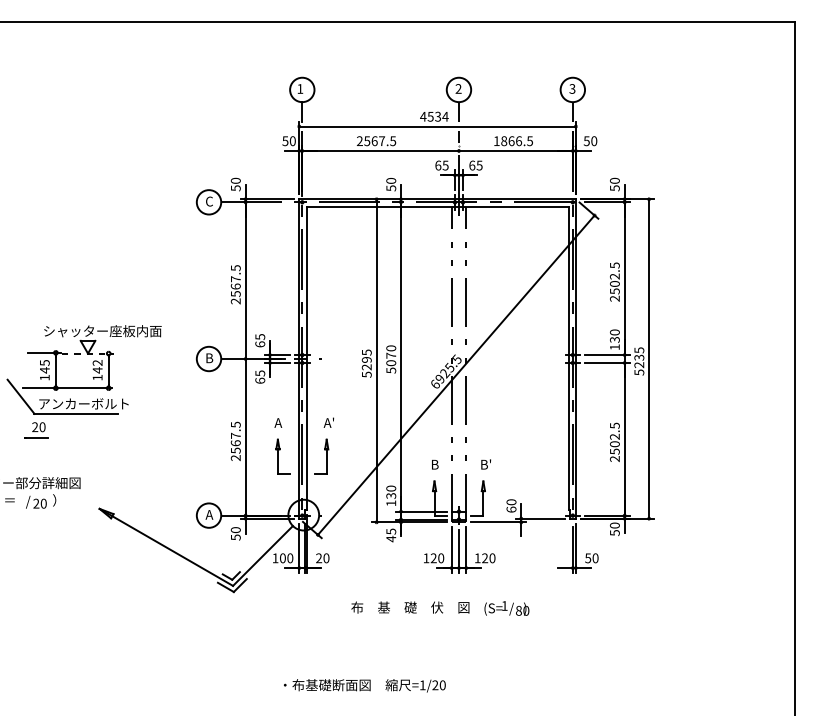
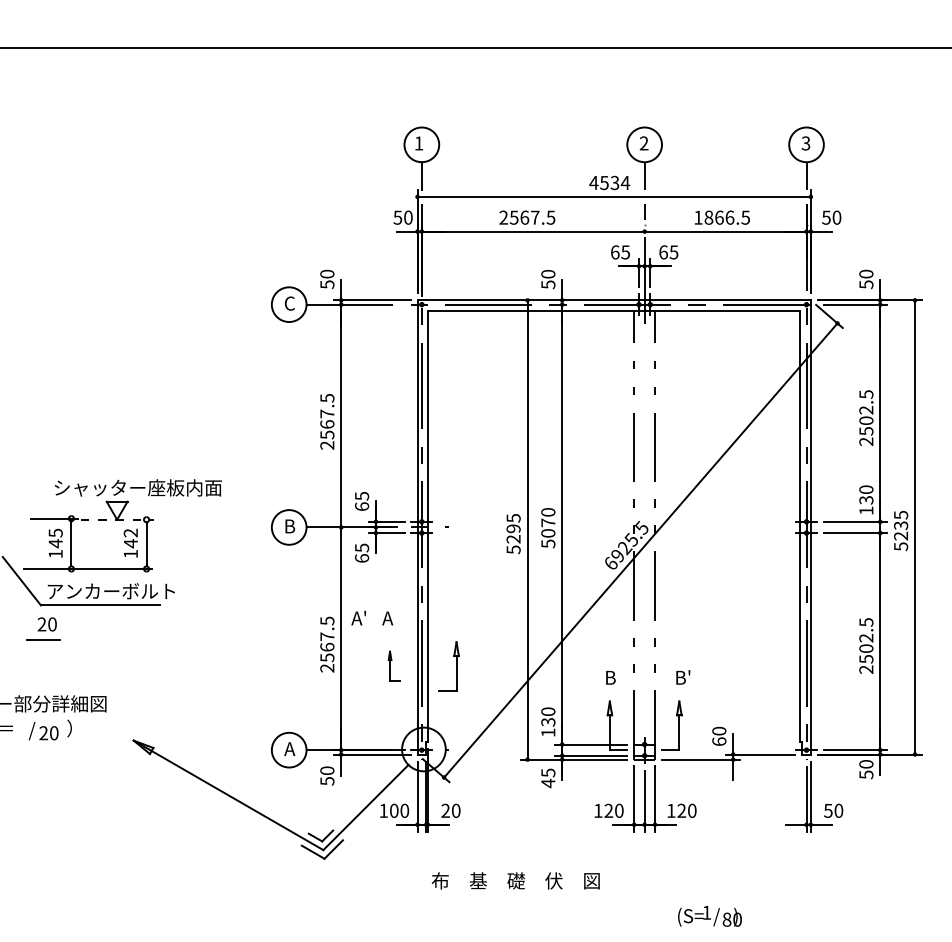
text: (328, 422) -> (358, 617), moved
part: (282, 456) -> (393, 666), size x0.6
text: (410, 607) -> (515, 880), moved
text: (506, 608) -> (709, 916), moved

